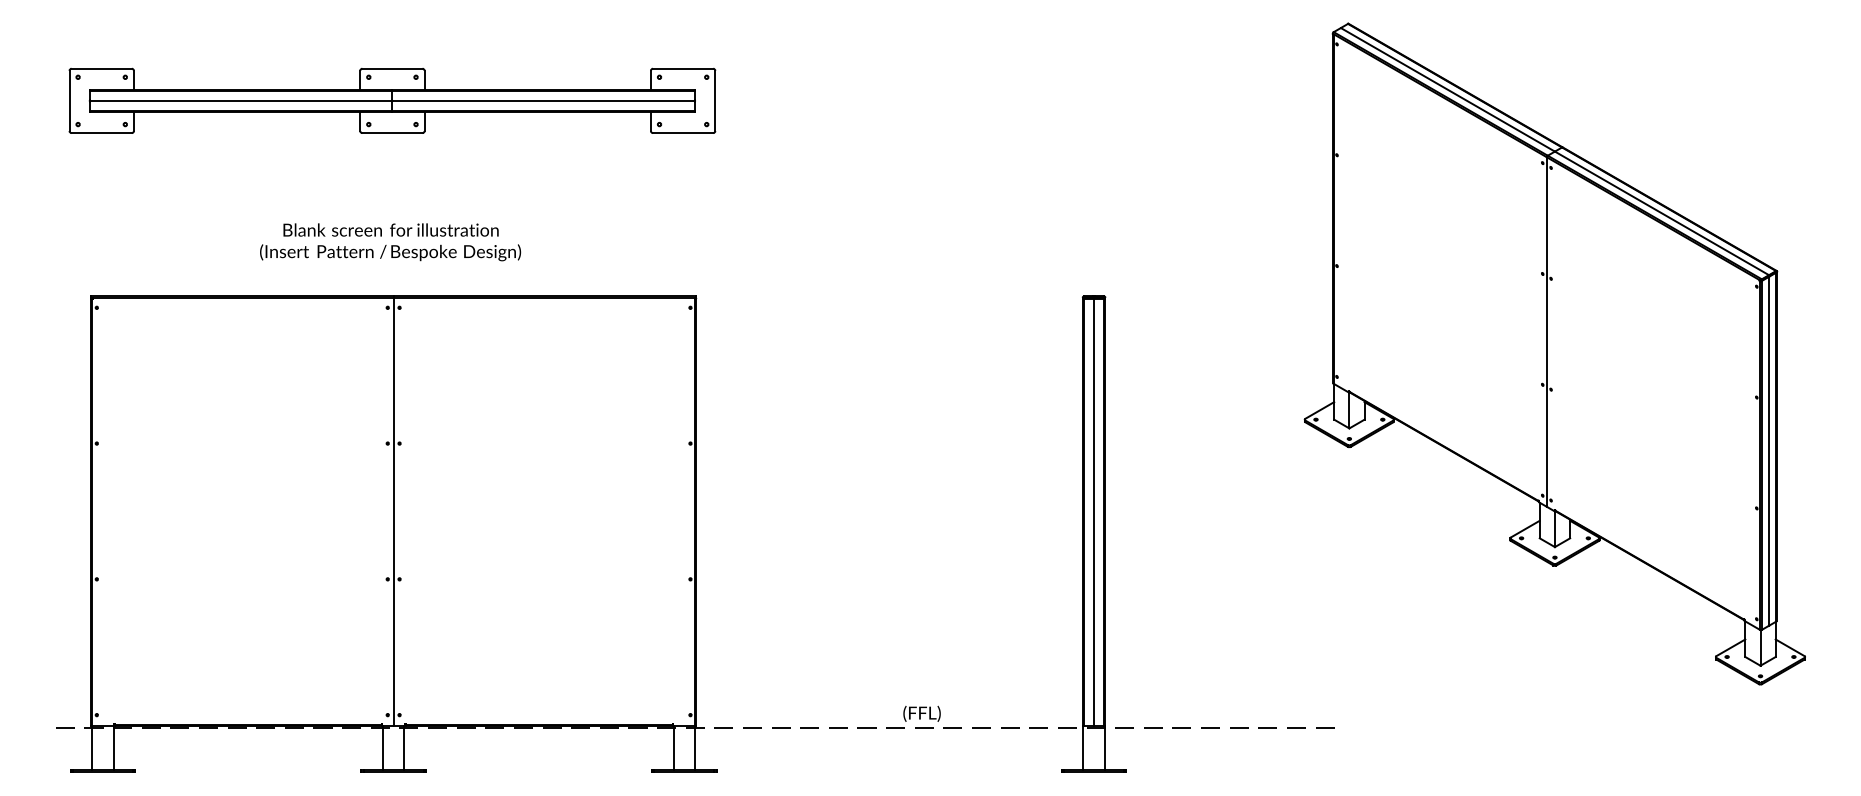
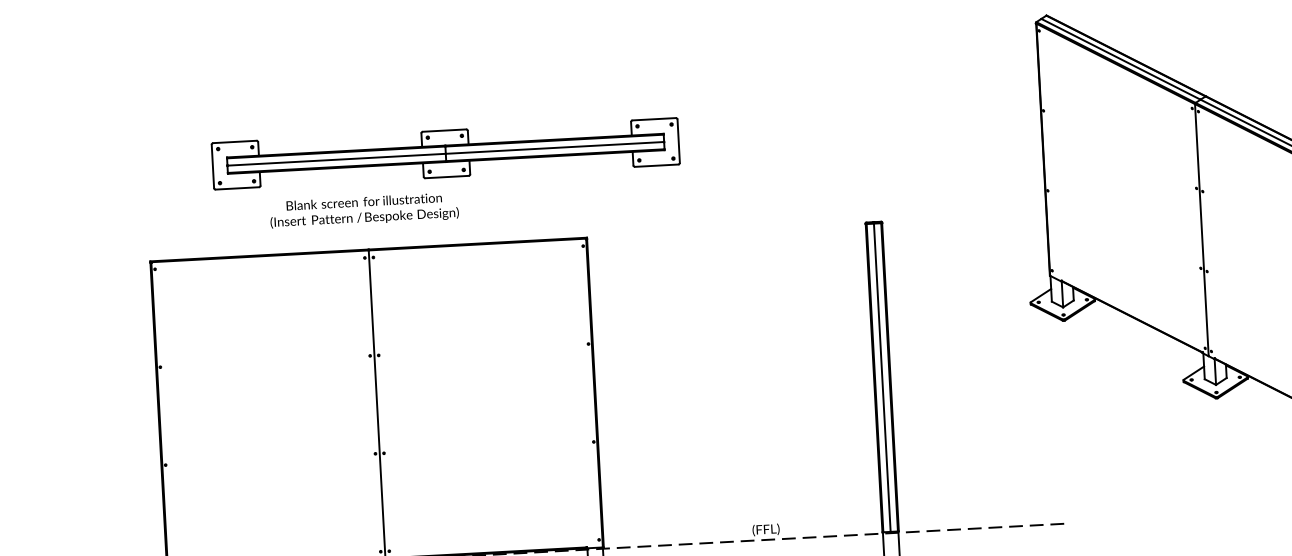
part: (392, 100) -> (445, 153), moved

